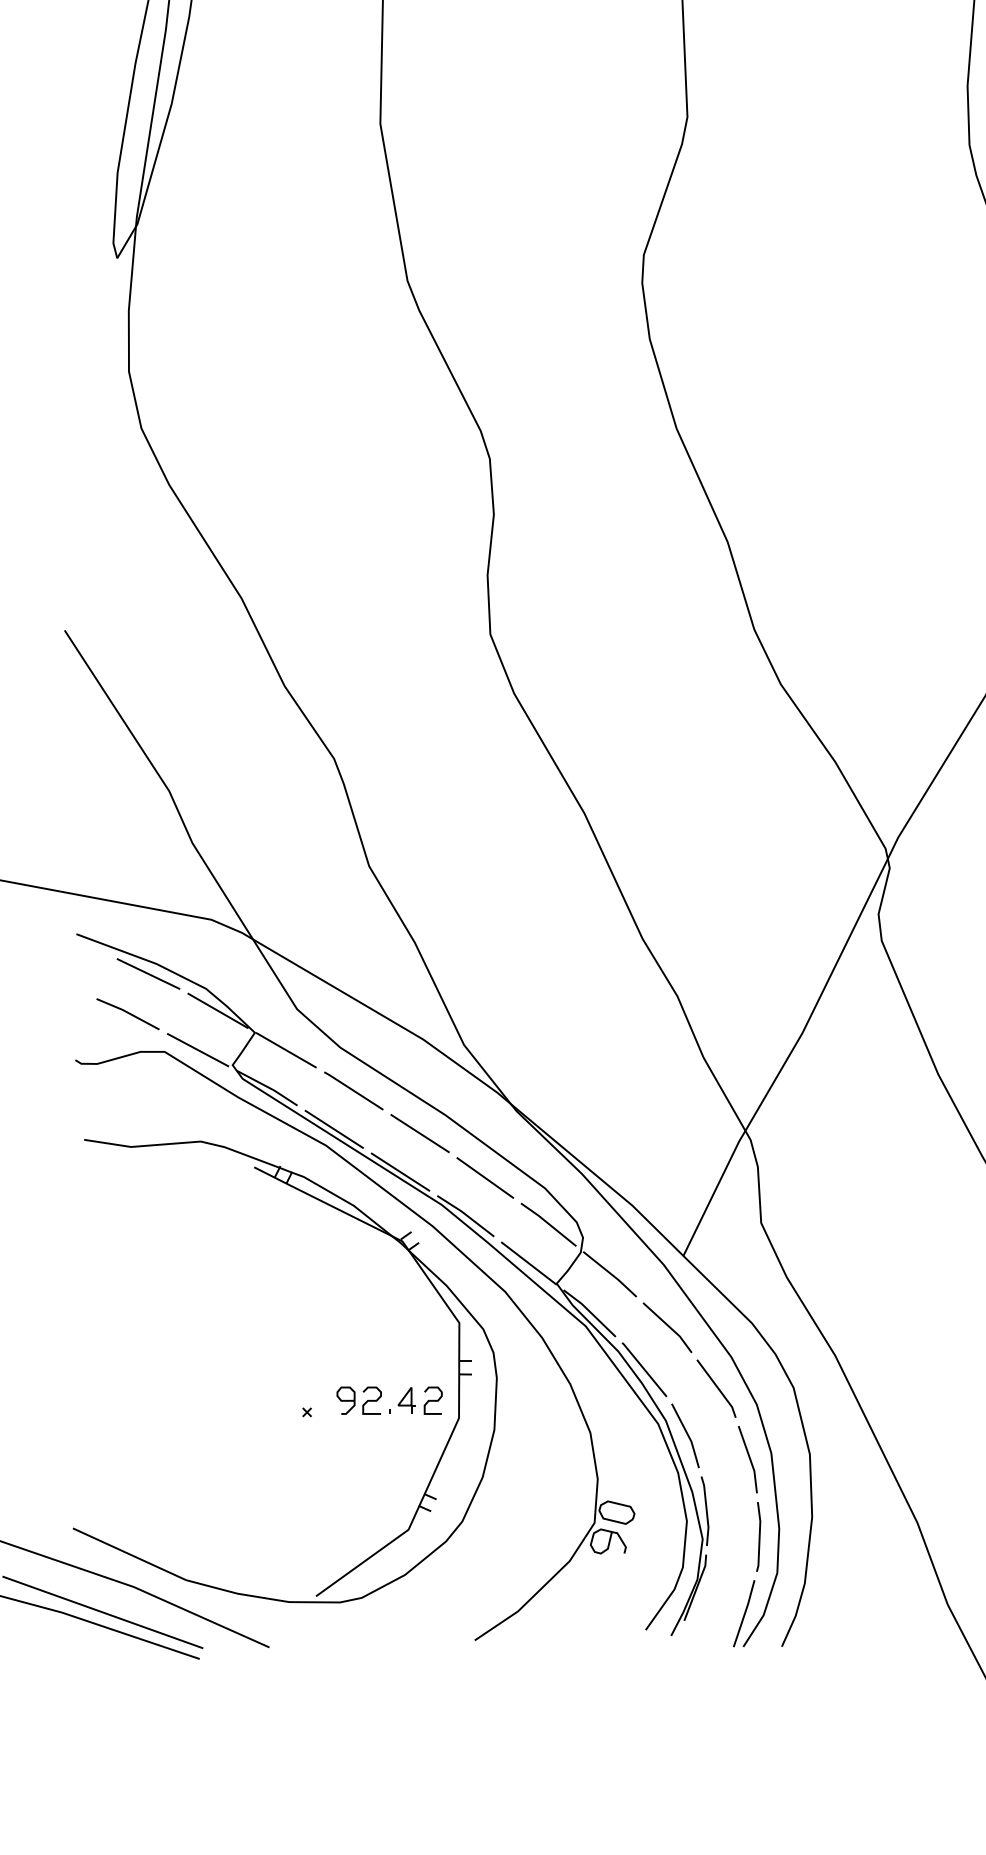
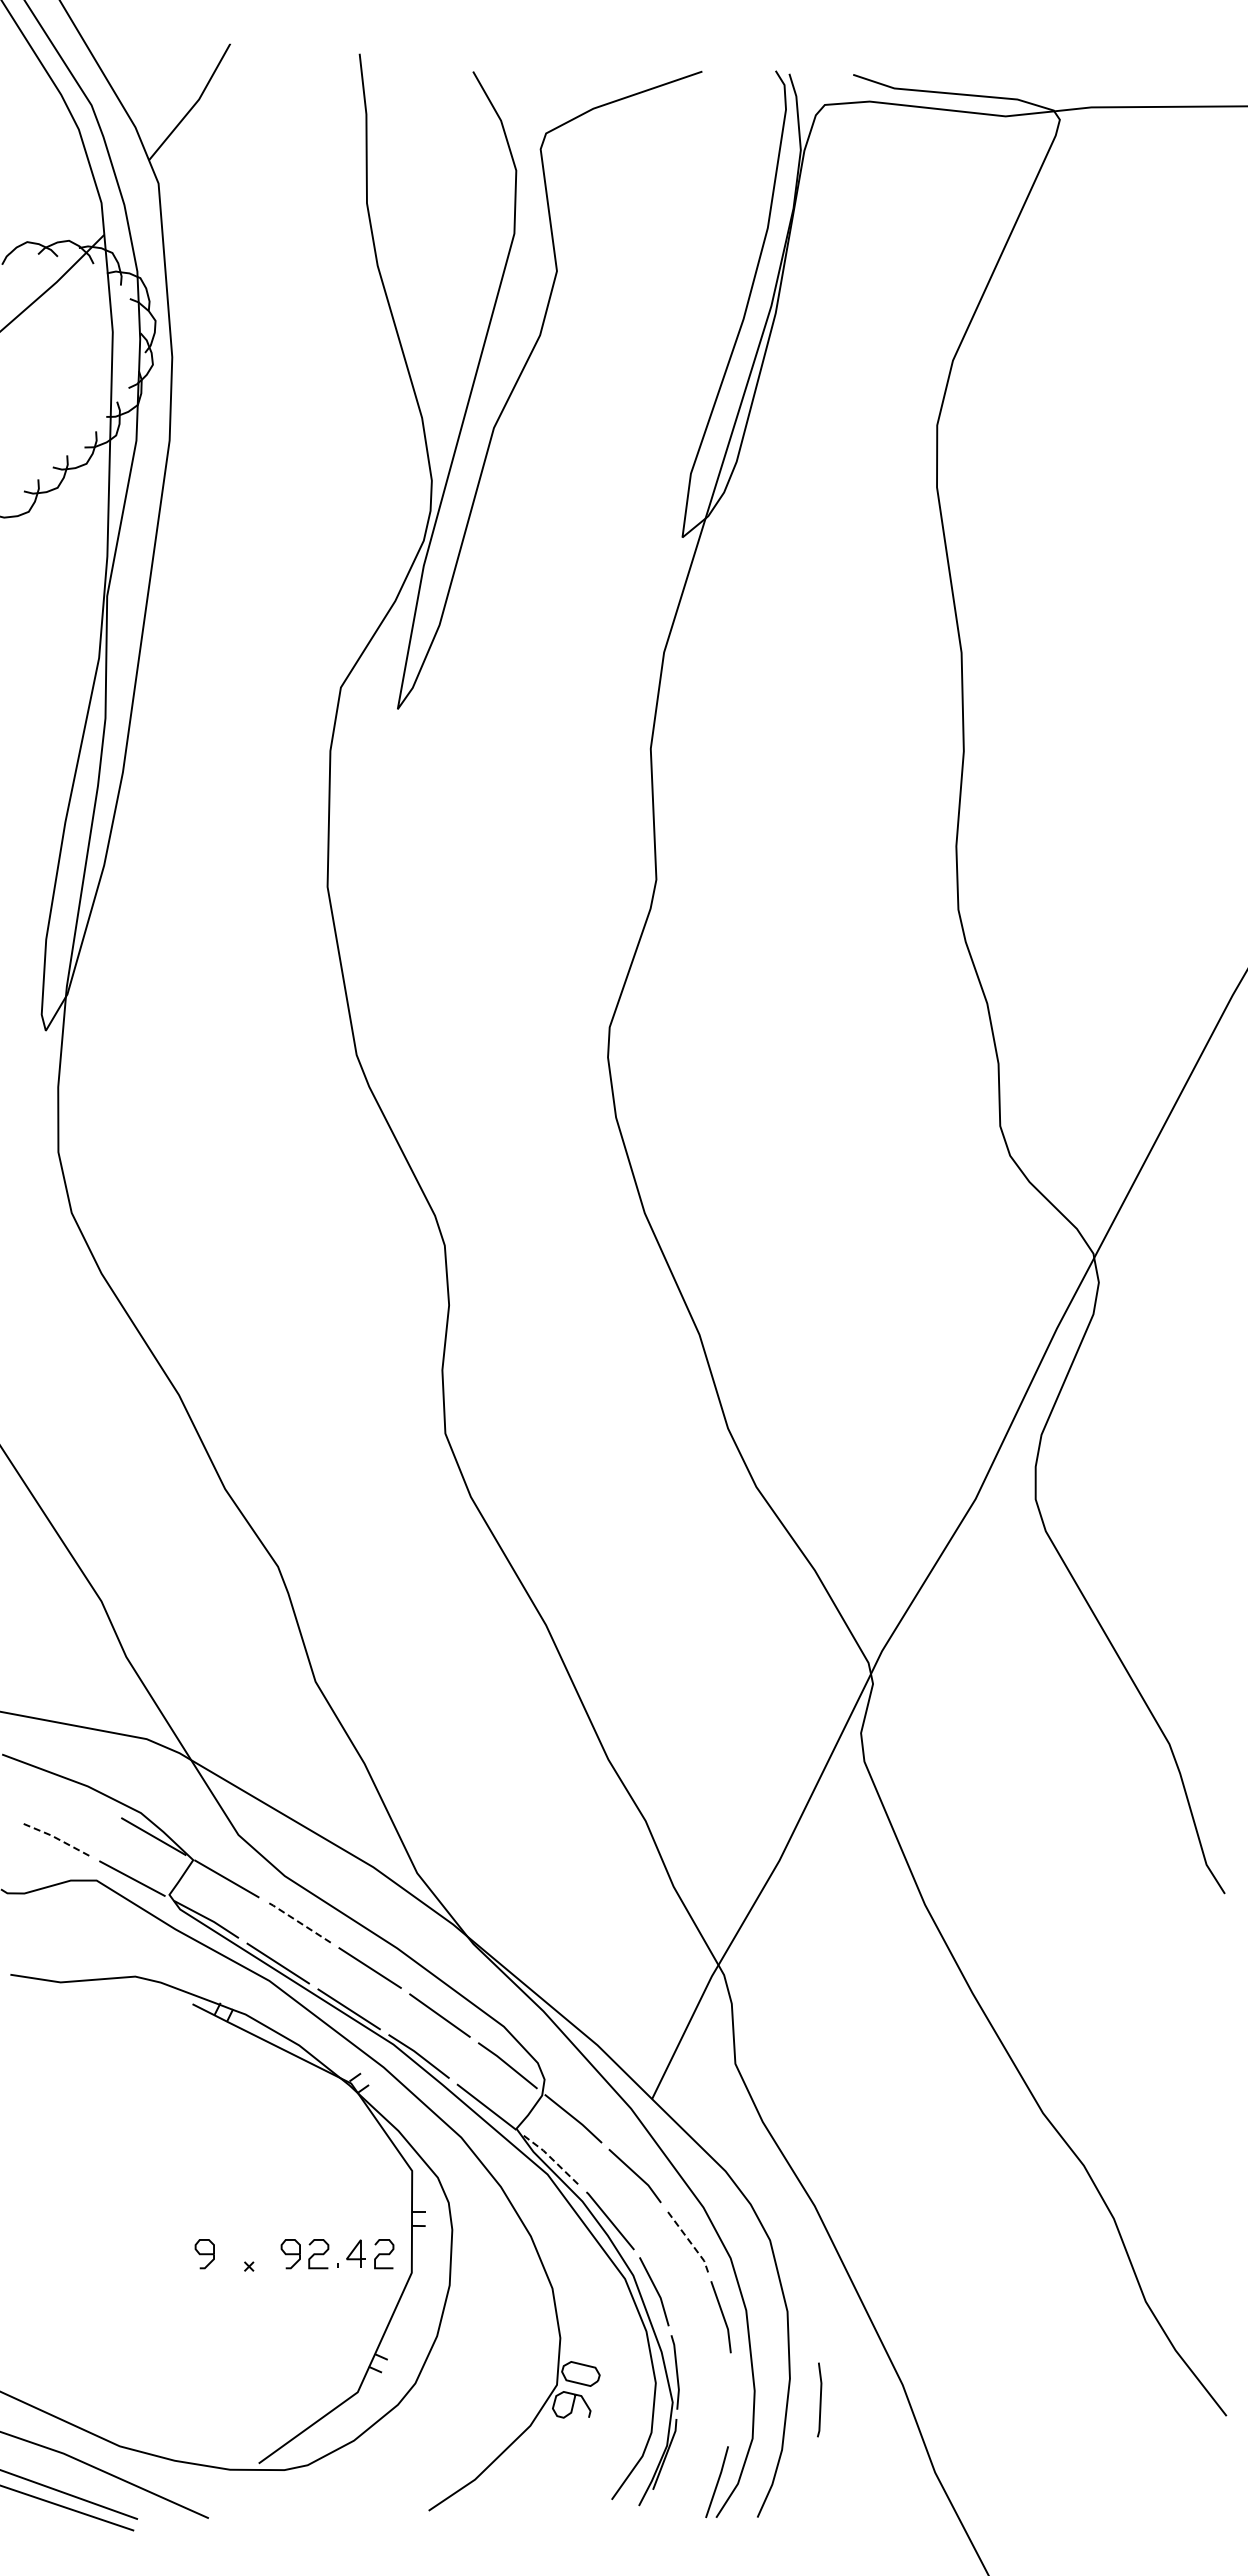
line: (148, 973) -> (79, 1796), removed
line: (128, 1012) -> (57, 1838), solid -> dashed
line: (353, 1090) -> (298, 1921), solid -> dashed
line: (590, 1312) -> (552, 2159), solid -> dashed
line: (718, 1388) -> (689, 2241), solid -> dashed
part: (265, 1401) -> (204, 2254), added
line: (758, 1536) -> (819, 2399), moved

